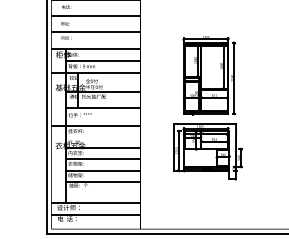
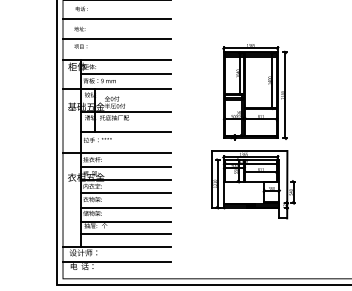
line: (102, 136) -> (125, 166), added
line: (102, 192) -> (125, 234), added

